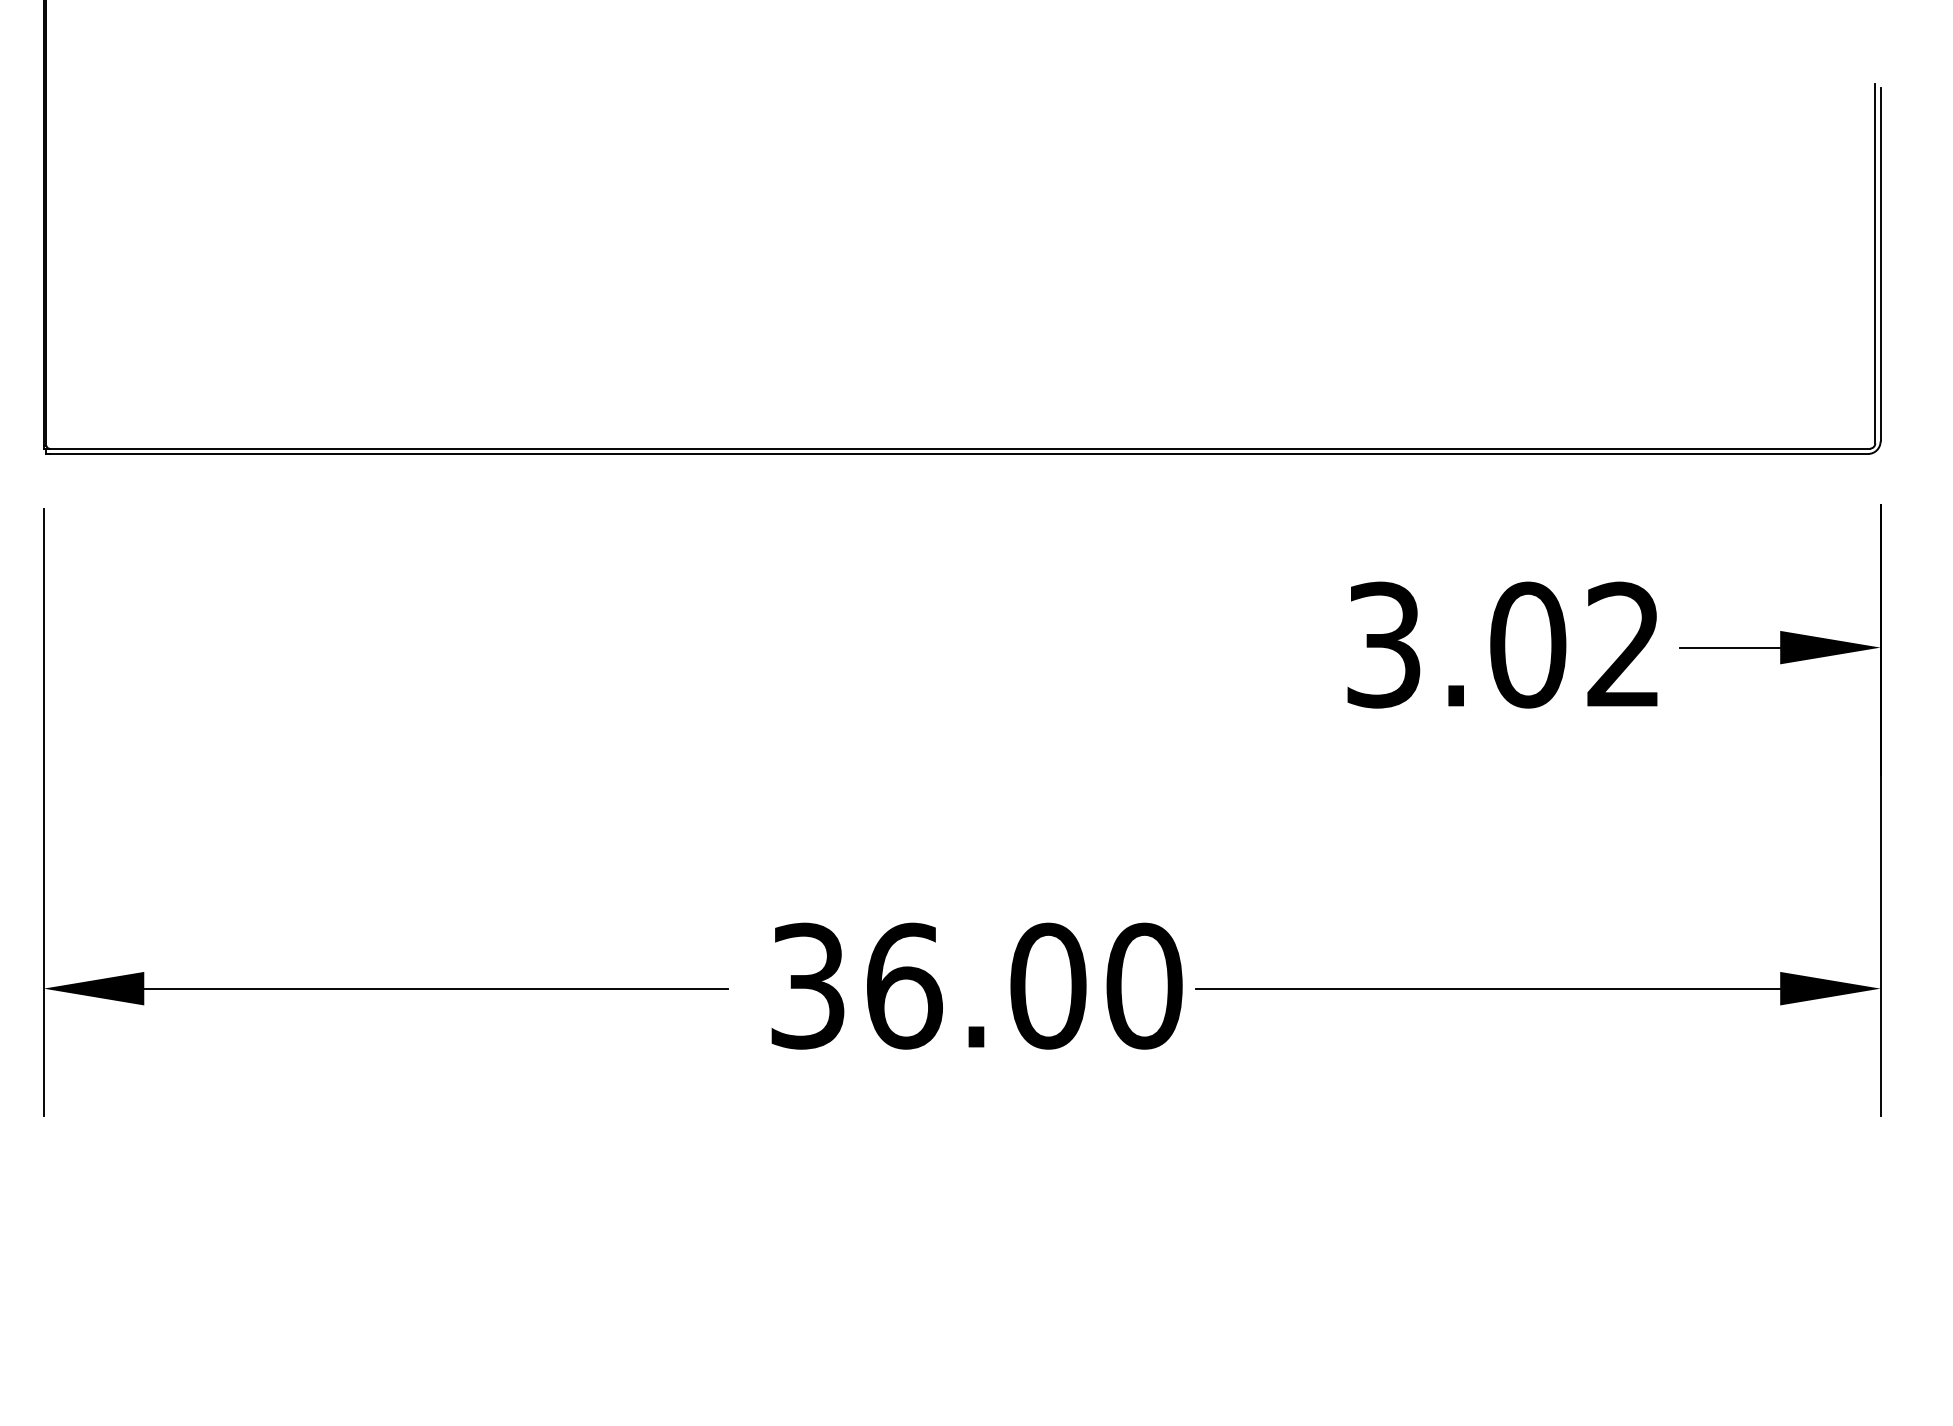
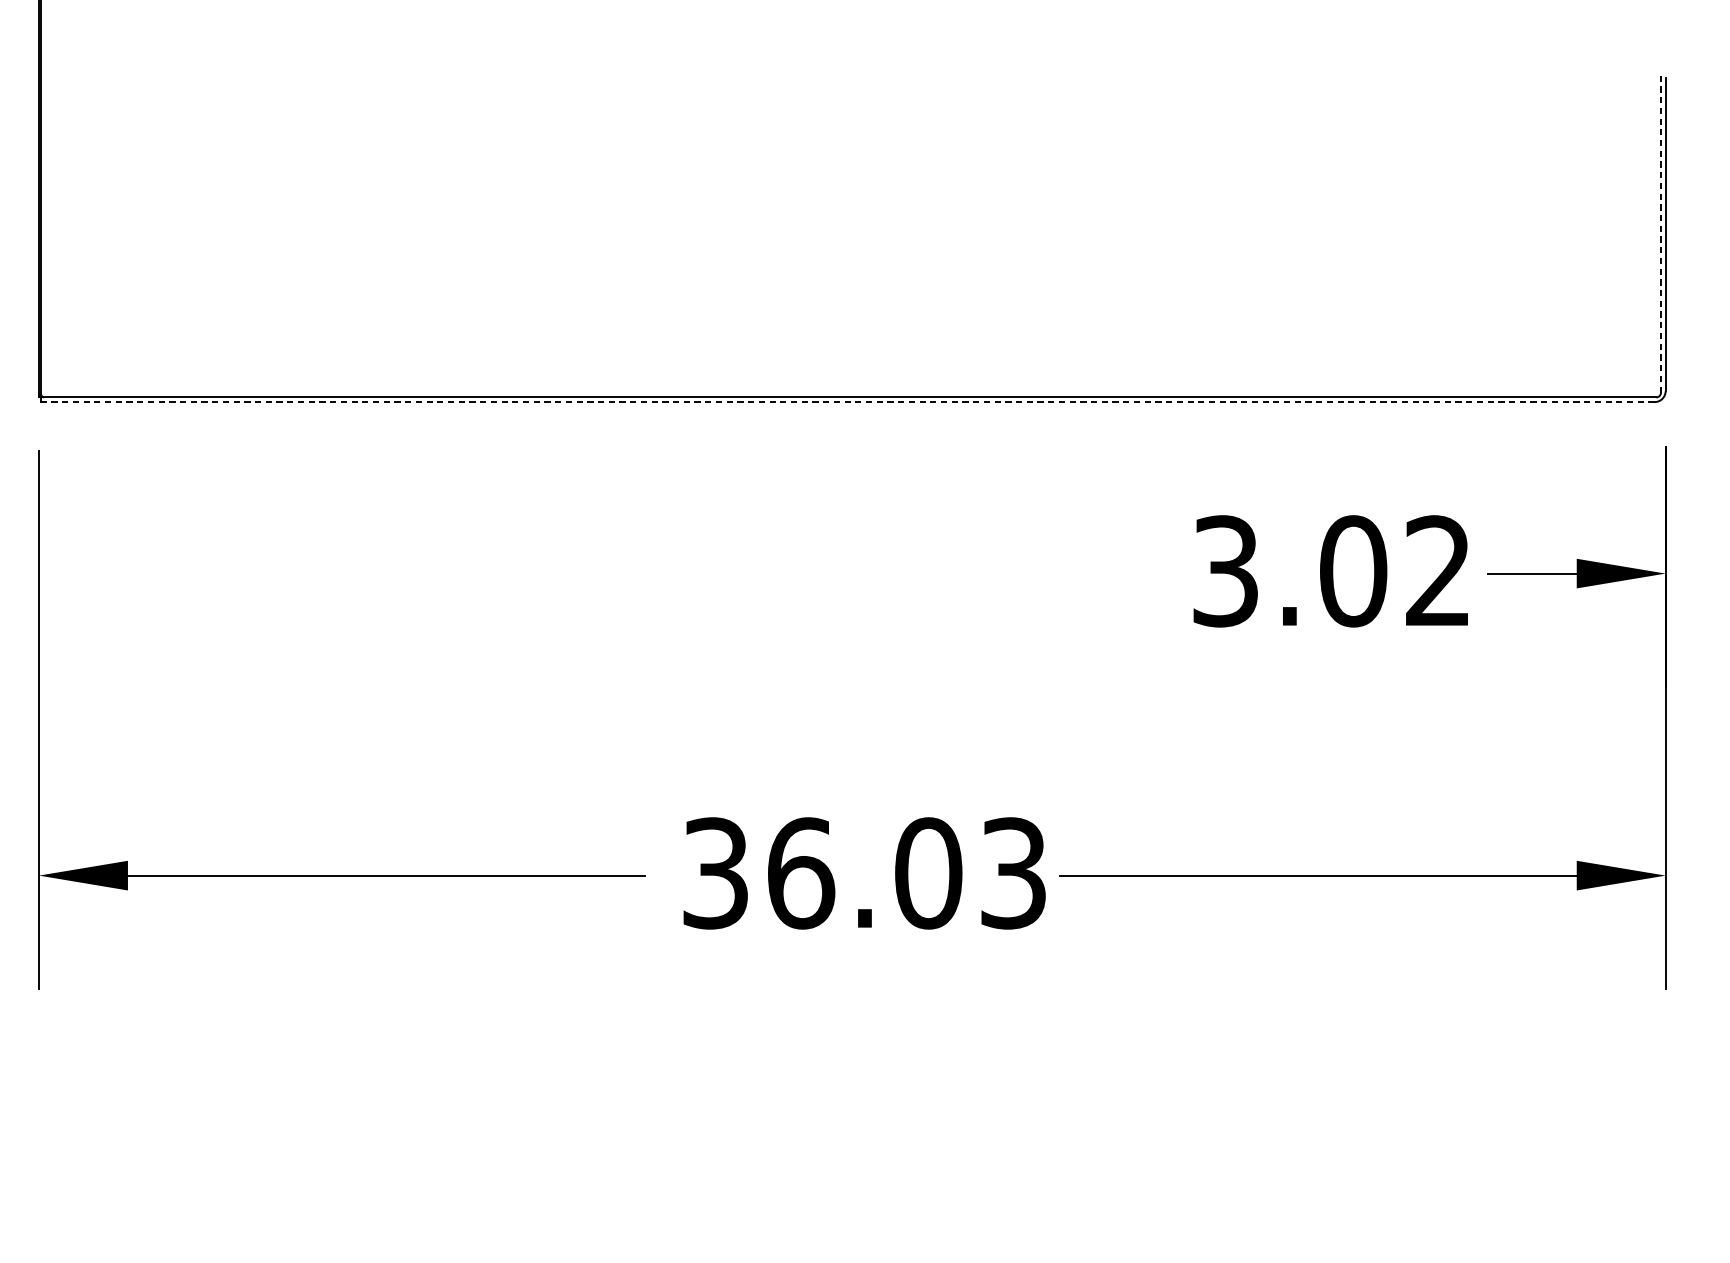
line: (1875, 263) -> (1661, 233), solid -> dashed
line: (958, 453) -> (849, 401), solid -> dashed
text: (1144, 985) -> (1013, 872), 36.00 -> 36.03

